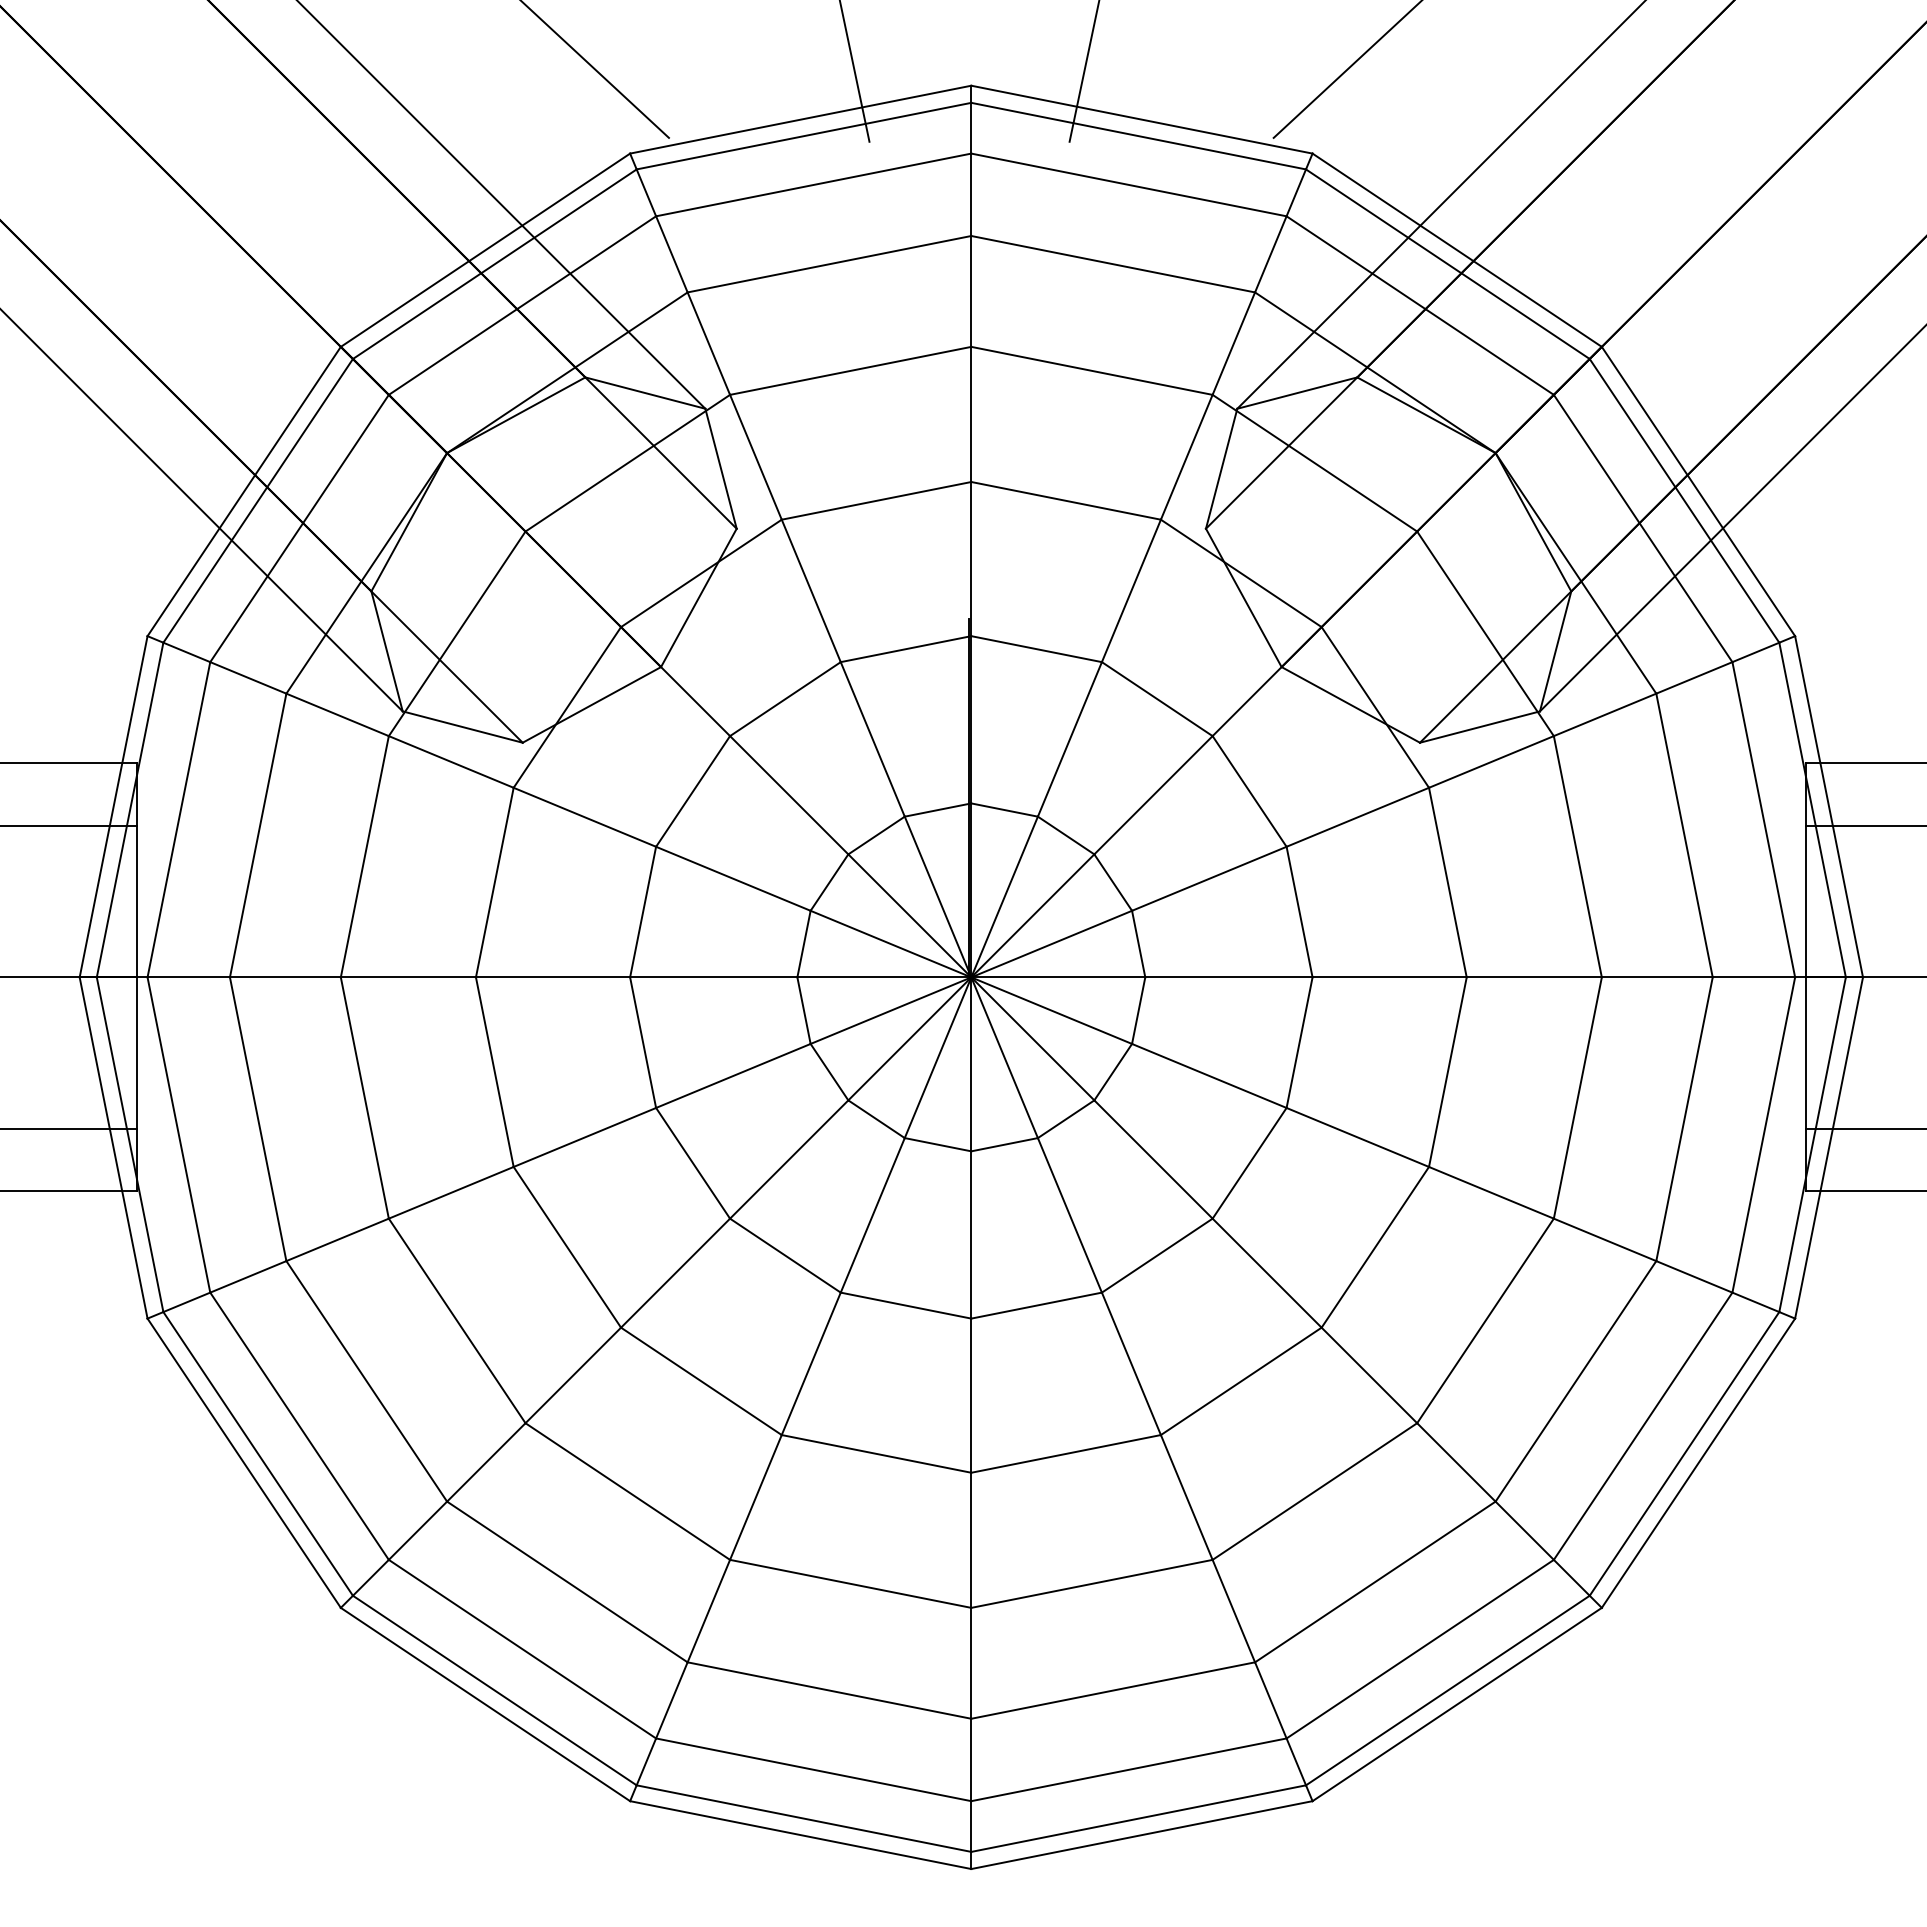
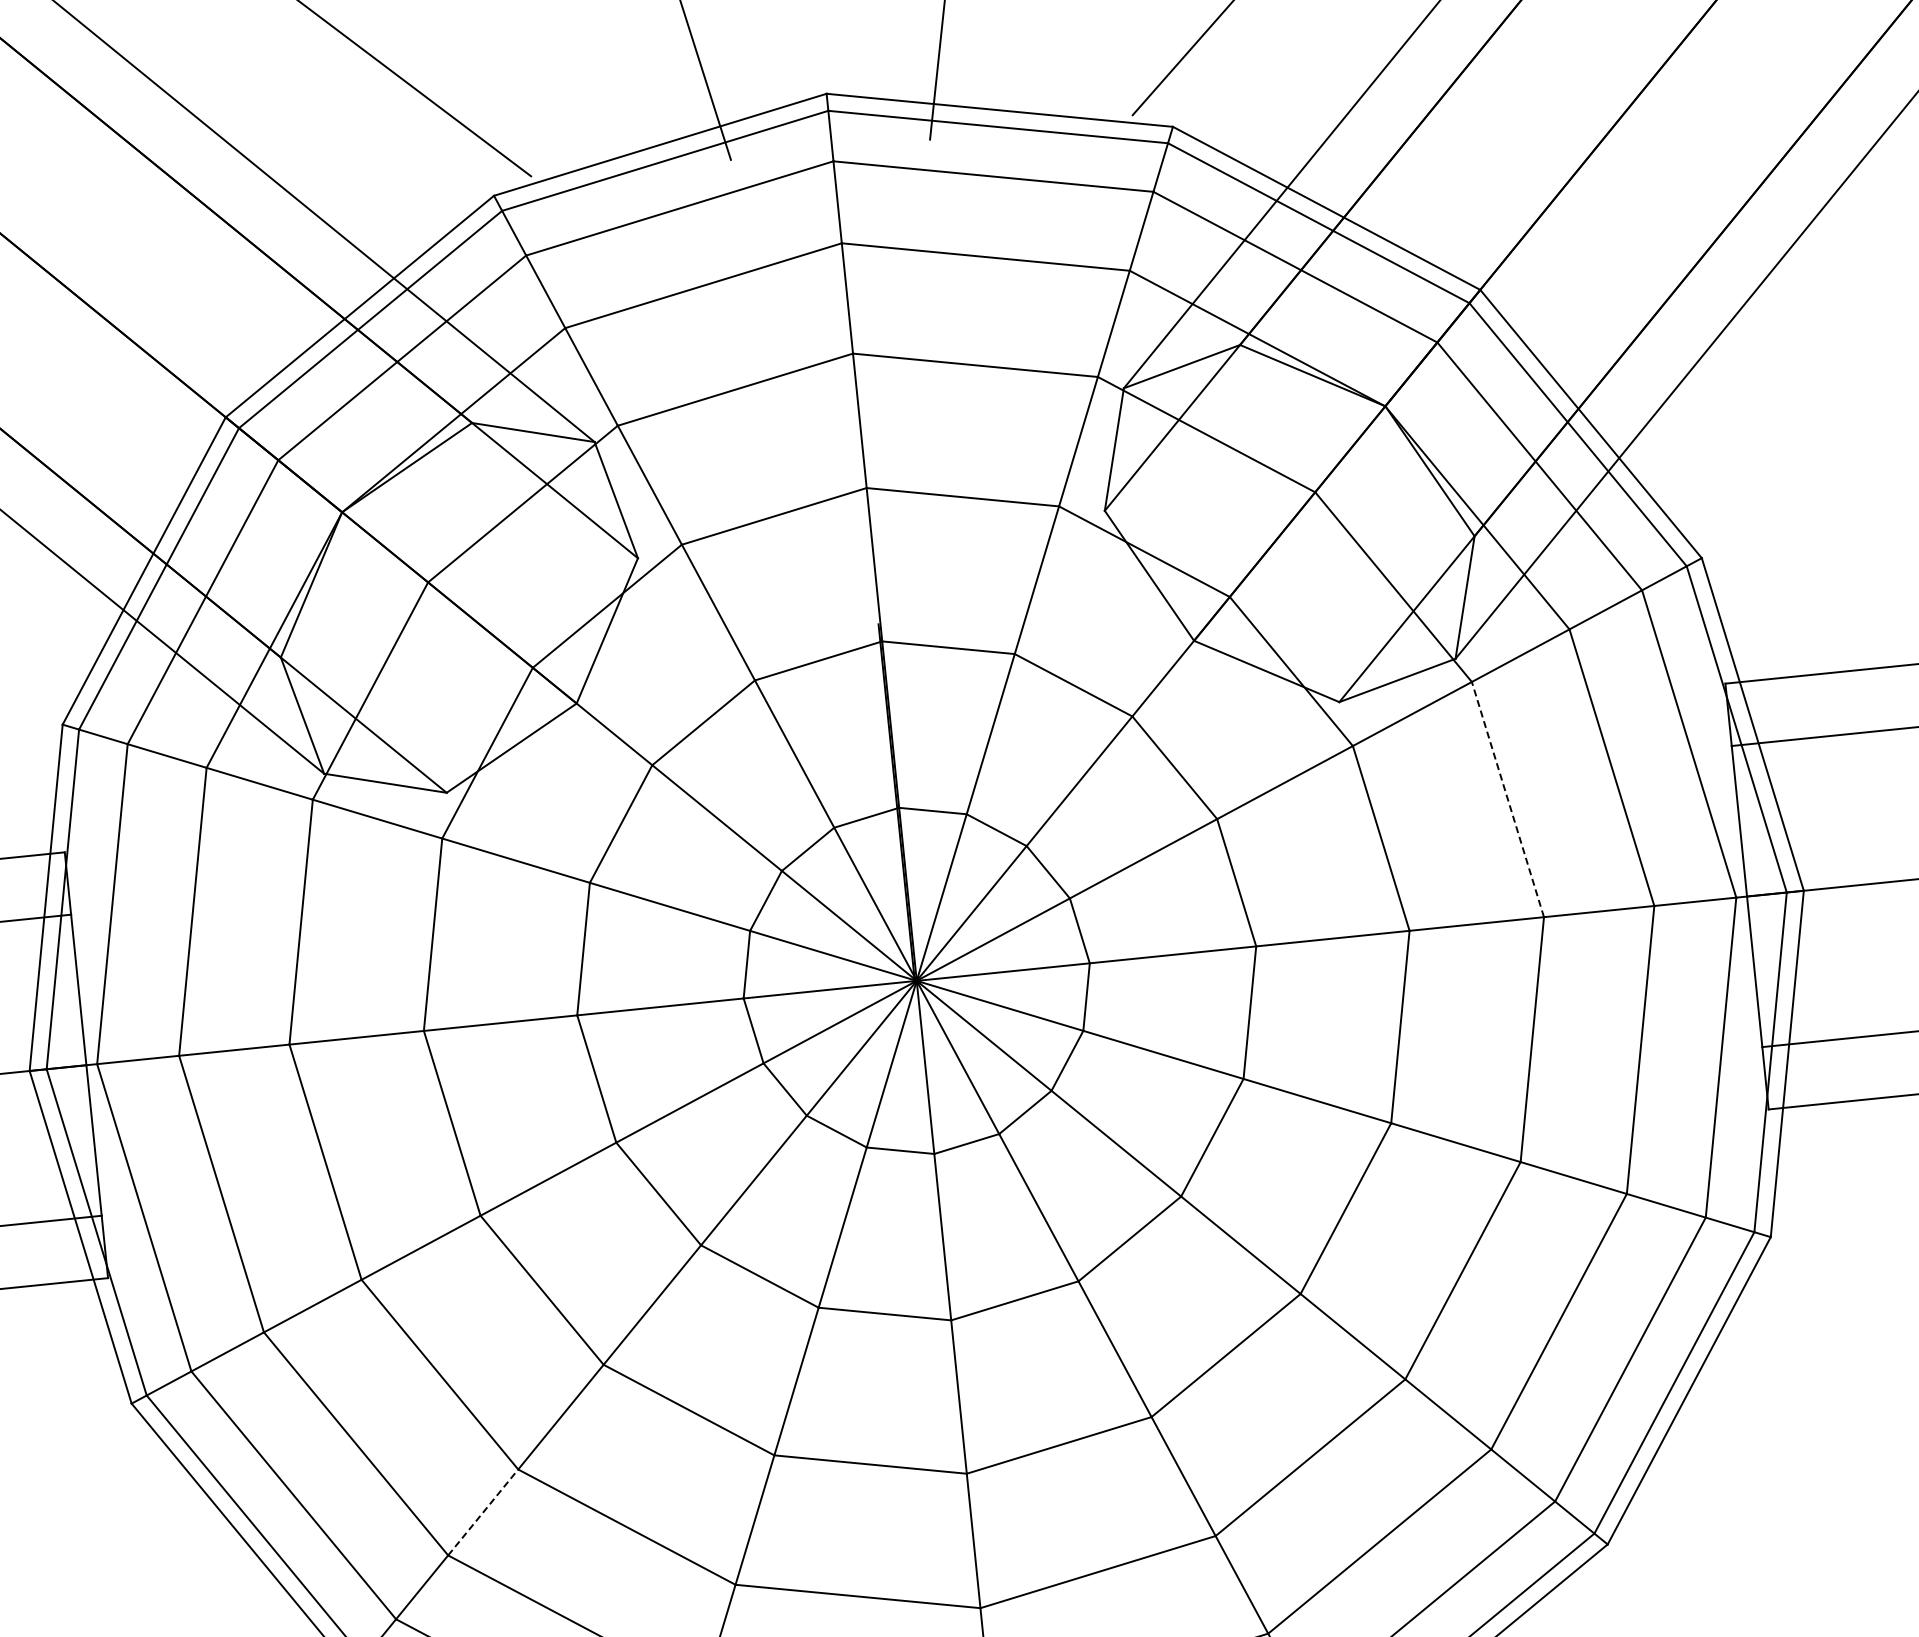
line: (1577, 856) -> (1507, 799), solid -> dashed
line: (486, 1462) -> (483, 1512), solid -> dashed

